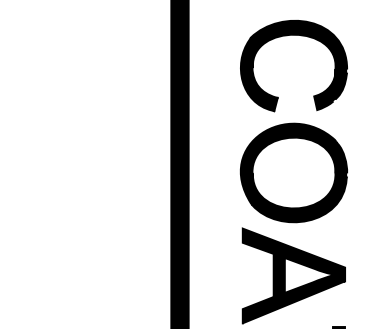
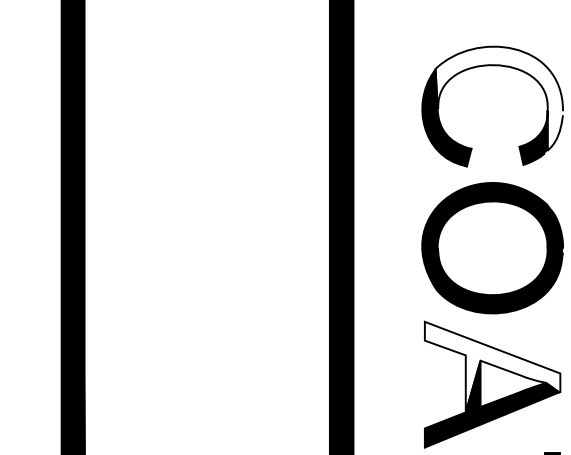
fill: (299, 59) -> (499, 98), removed
fill: (293, 262) -> (492, 366), removed

